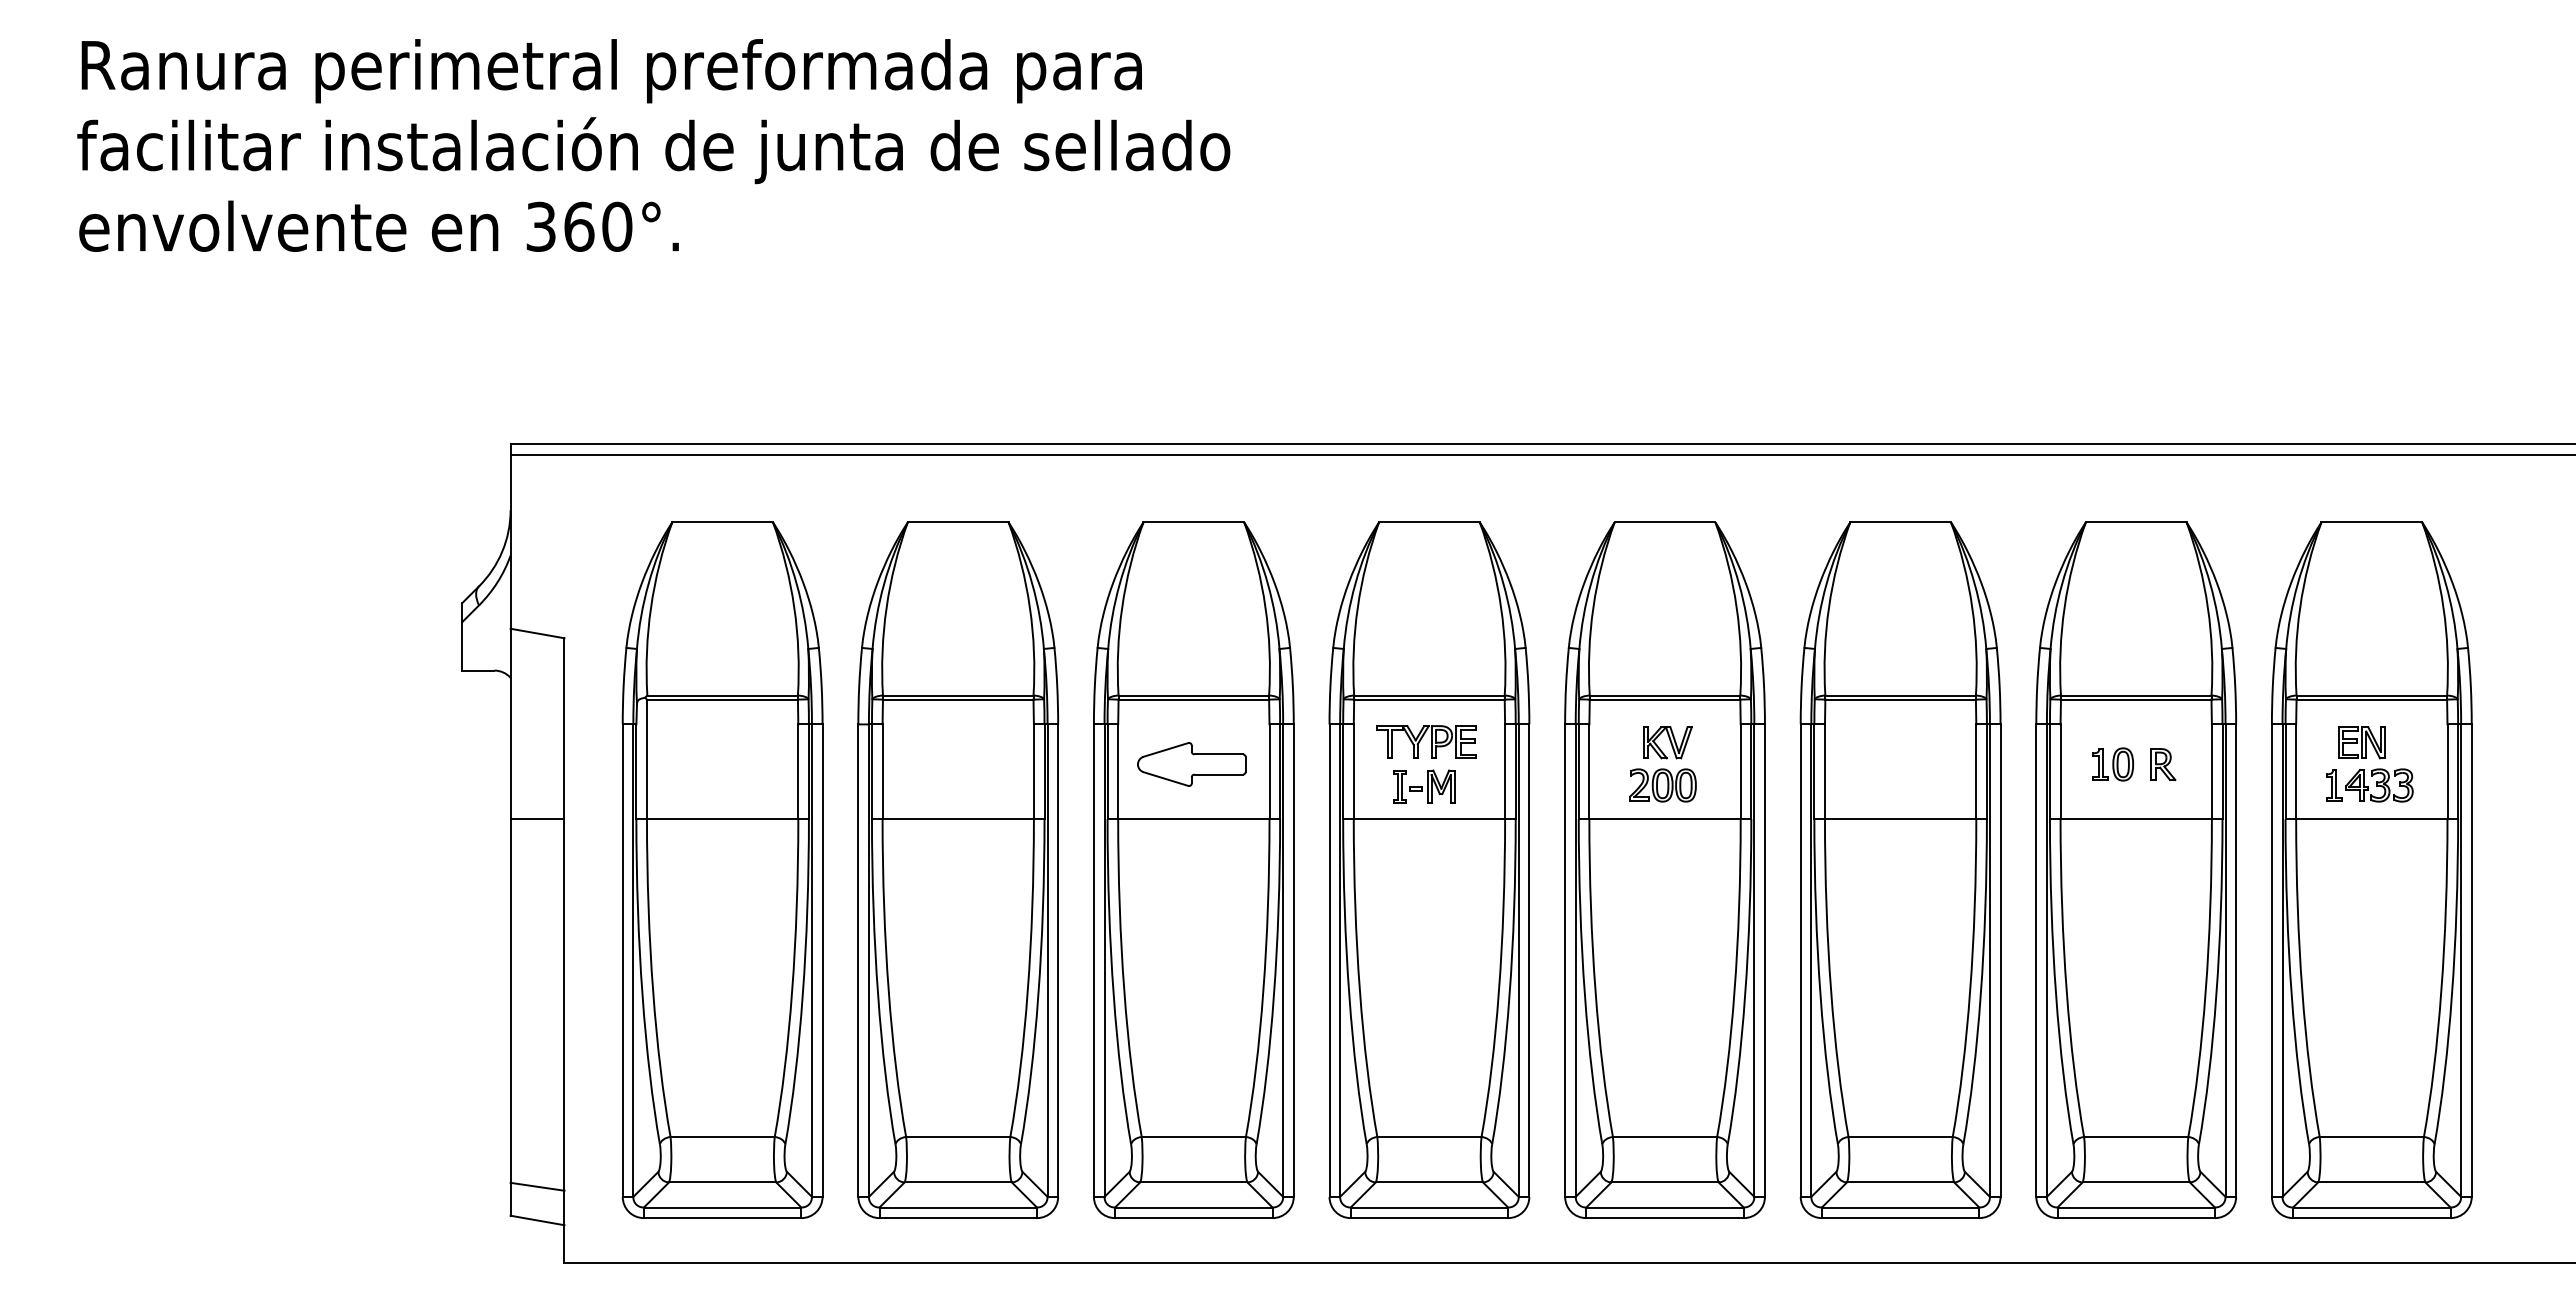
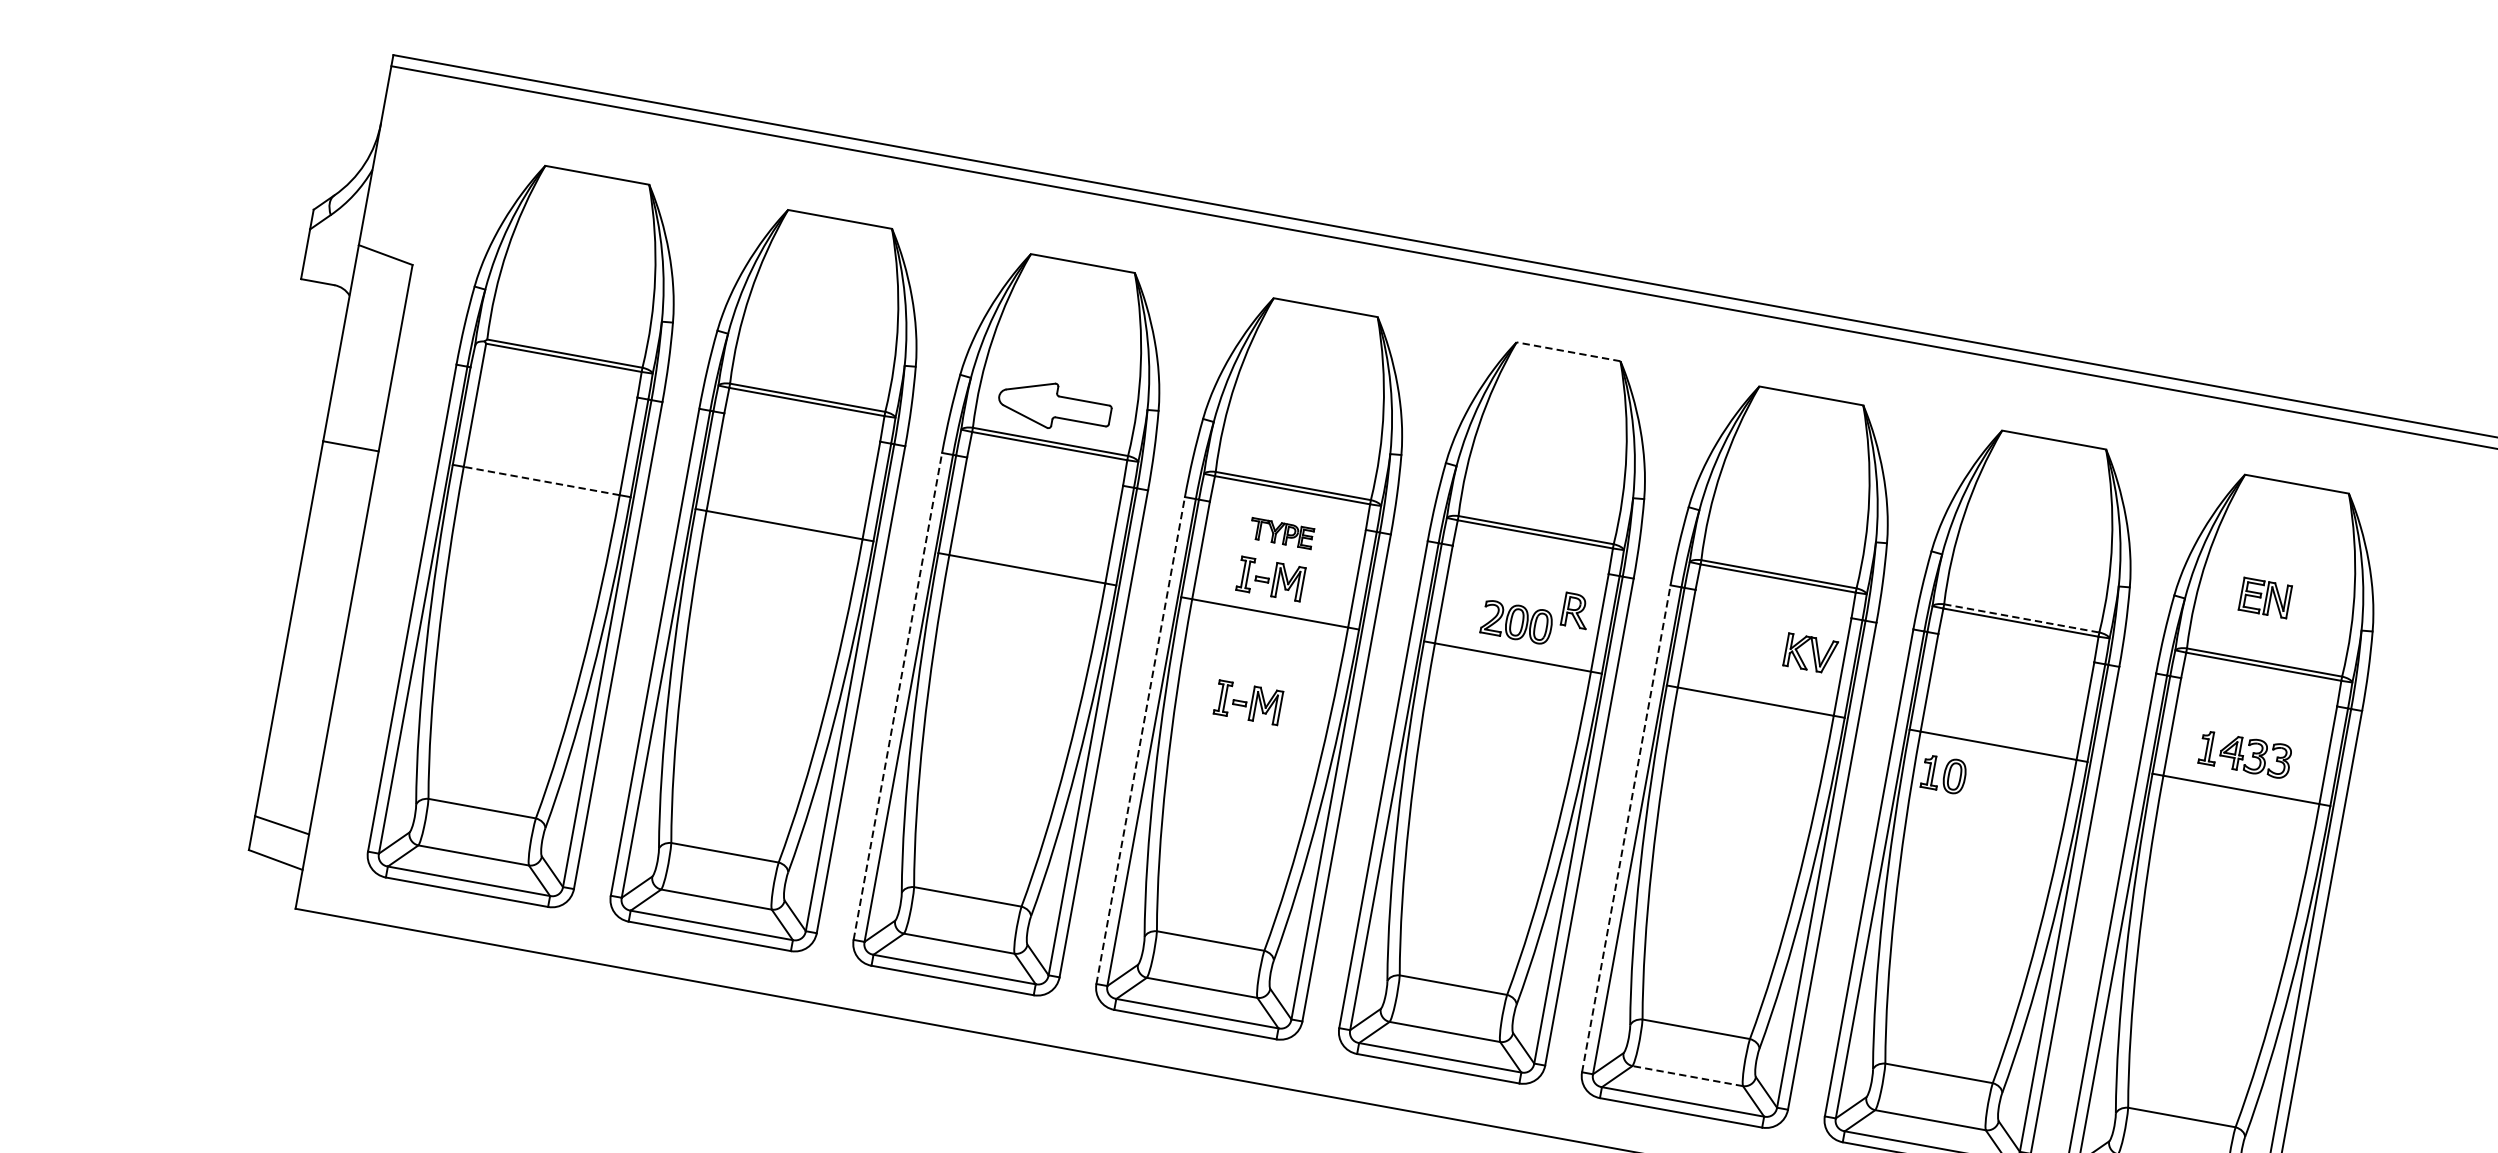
line: (1664, 522) -> (1567, 351), solid -> dashed
line: (2136, 695) -> (2022, 618), solid -> dashed
part: (1426, 741) -> (1281, 532), size x0.6
part: (1667, 742) -> (1810, 653), moved
part: (2361, 742) -> (2265, 597), moved
part: (1191, 764) -> (1054, 406), moved
part: (2113, 764) -> (1944, 774), moved
part: (2163, 764) -> (1576, 610), moved
line: (722, 819) -> (541, 481), solid -> dashed
part: (1424, 906) -> (1248, 702), added
line: (1093, 960) -> (897, 696), solid -> dashed
line: (1329, 960) -> (1140, 740), solid -> dashed
line: (1800, 960) -> (1626, 828), solid -> dashed
line: (1900, 1182) -> (1687, 1076), solid -> dashed

